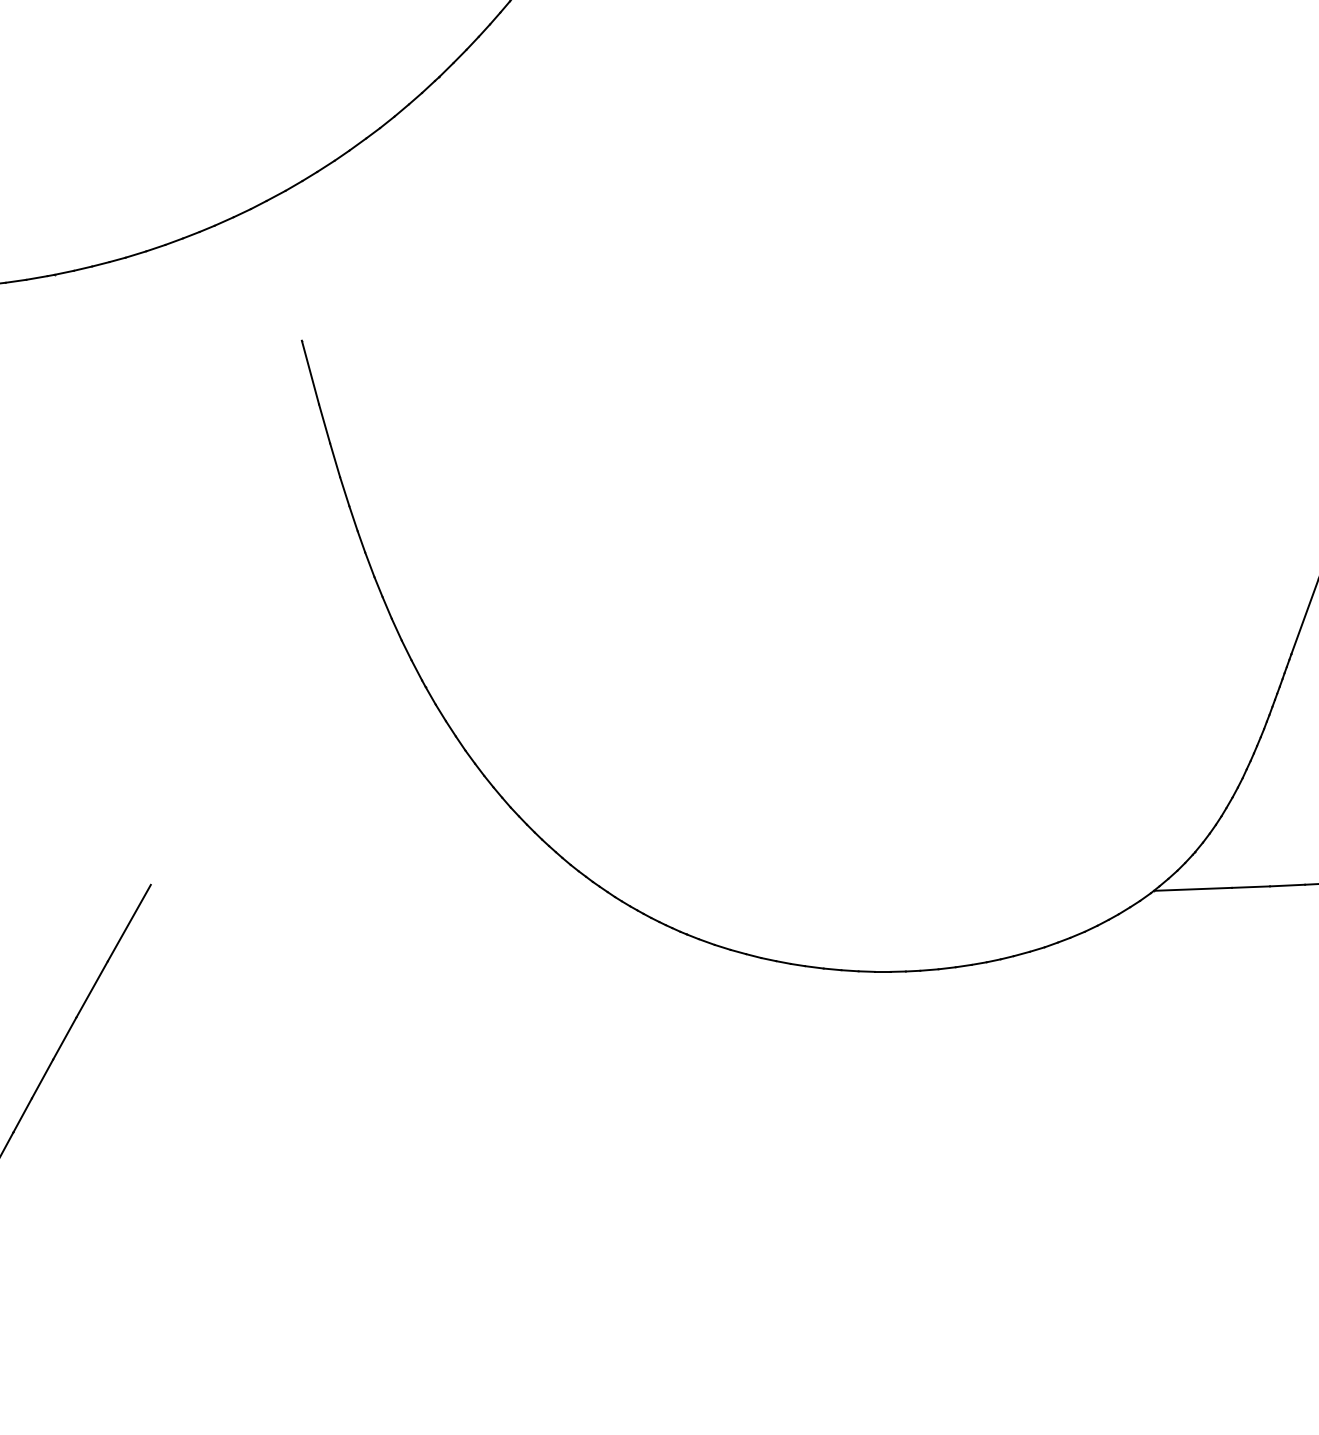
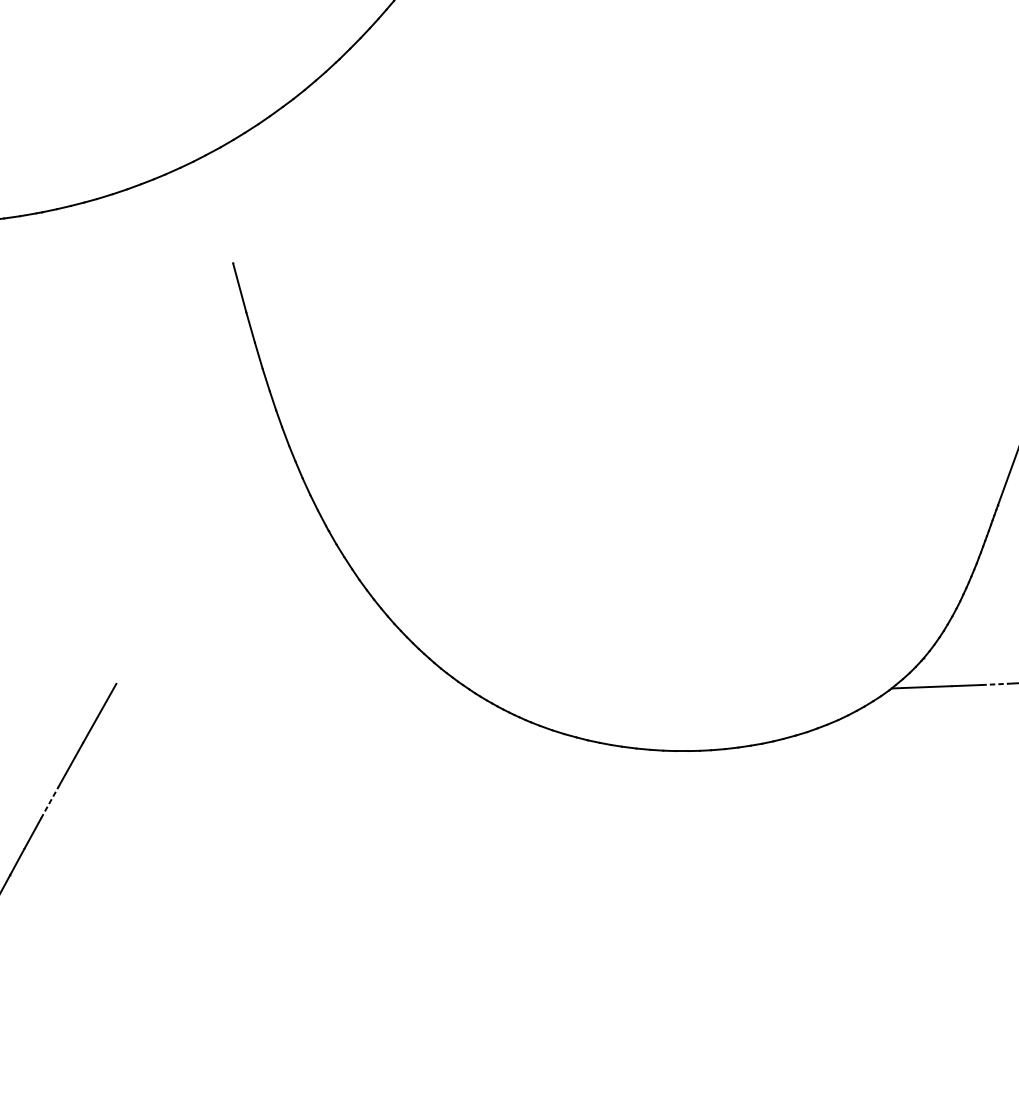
line: (1287, 885) -> (994, 684), solid -> dashed
line: (65, 1038) -> (50, 802), solid -> dashed

